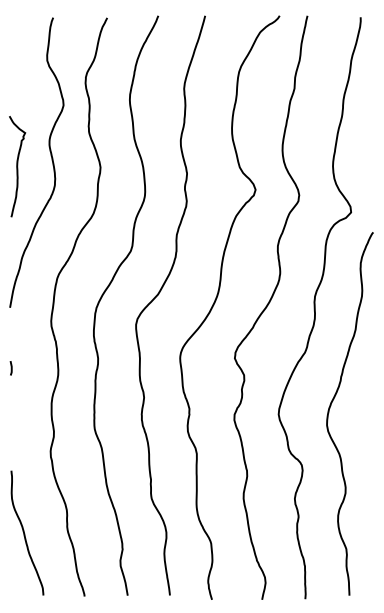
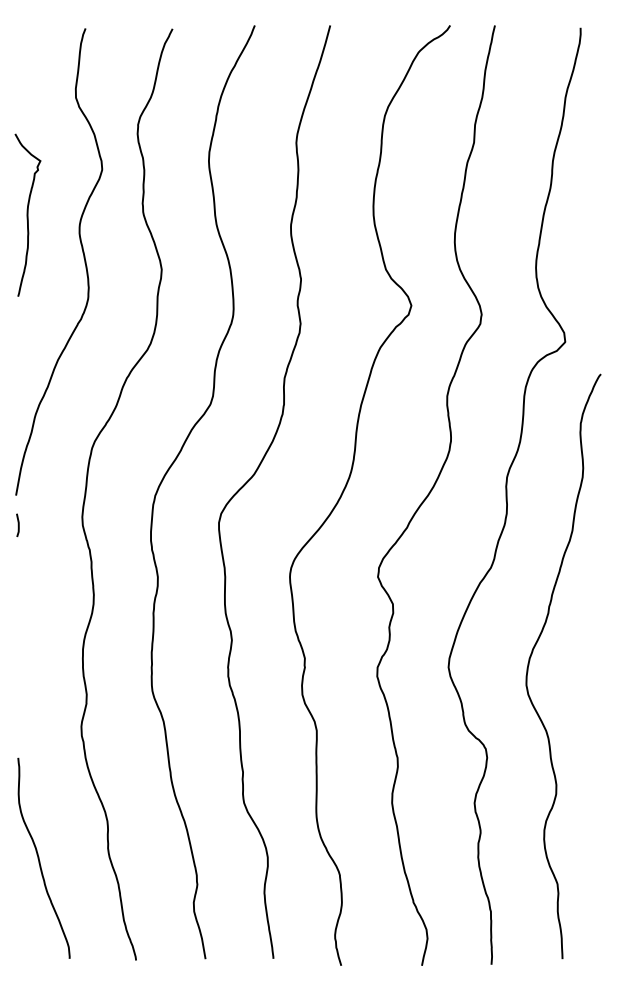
curve: (17, 166) -> (28, 214), moved
line: (10, 368) -> (16, 525), moved

